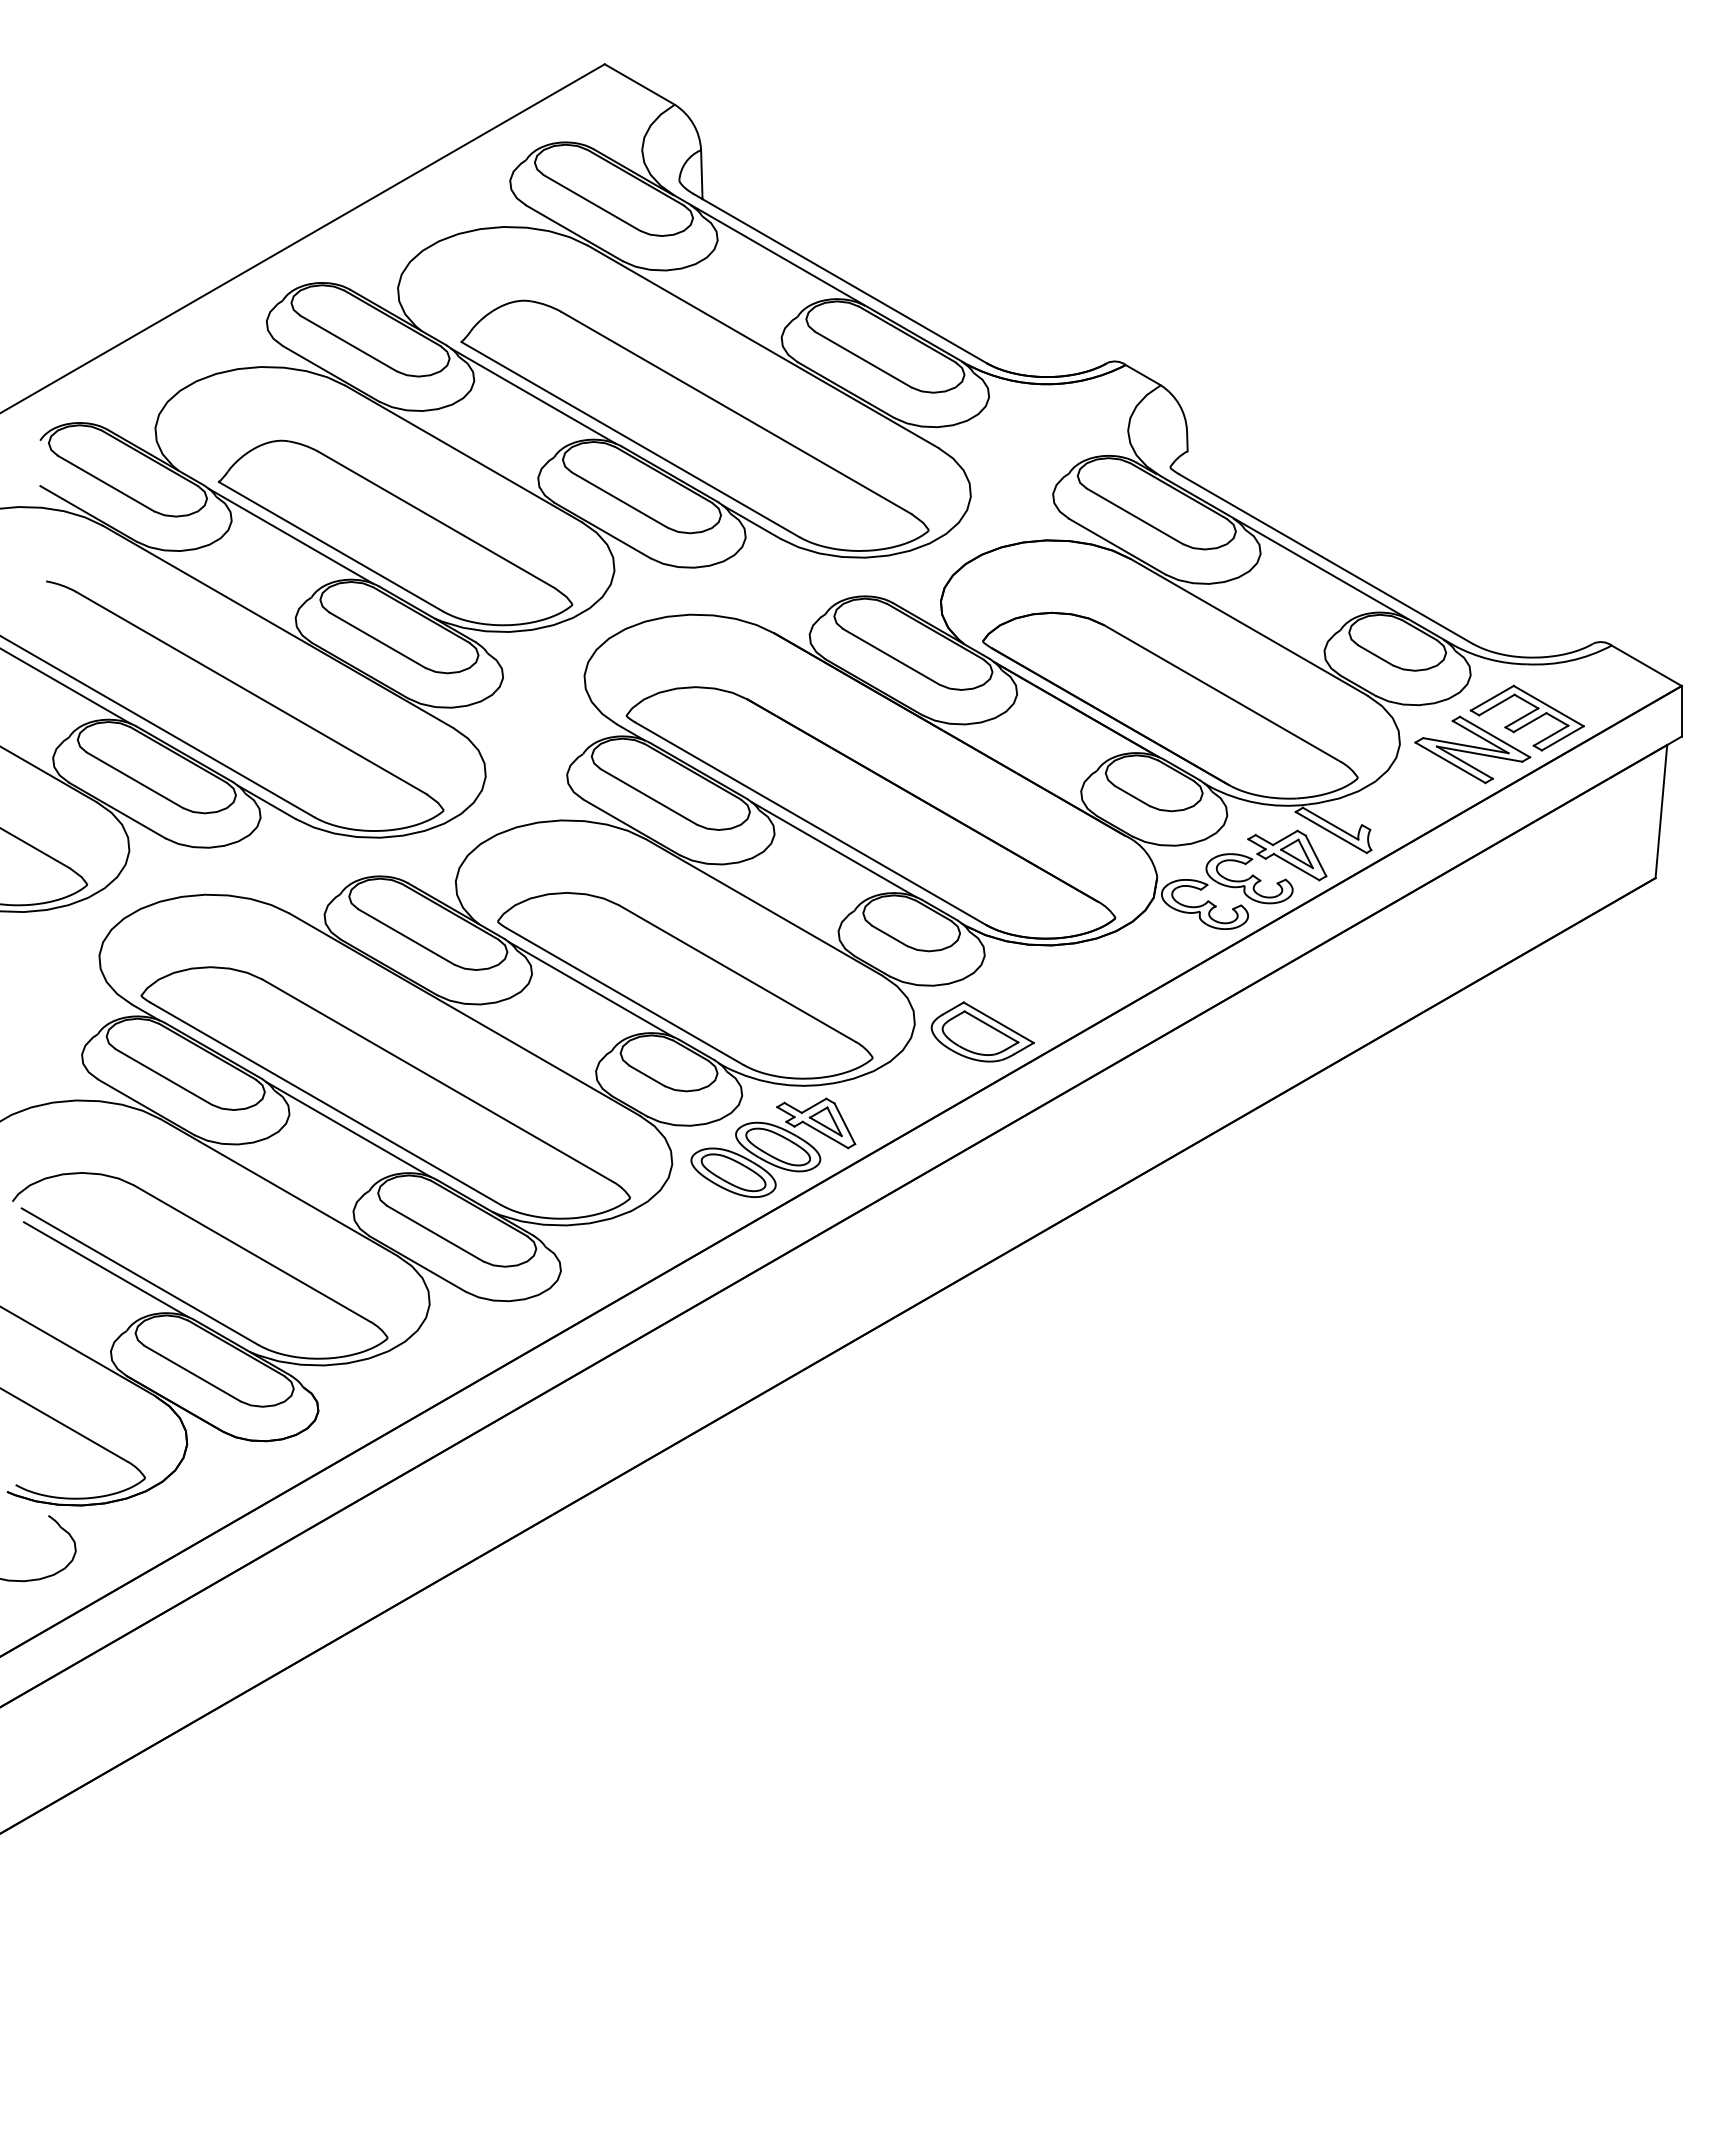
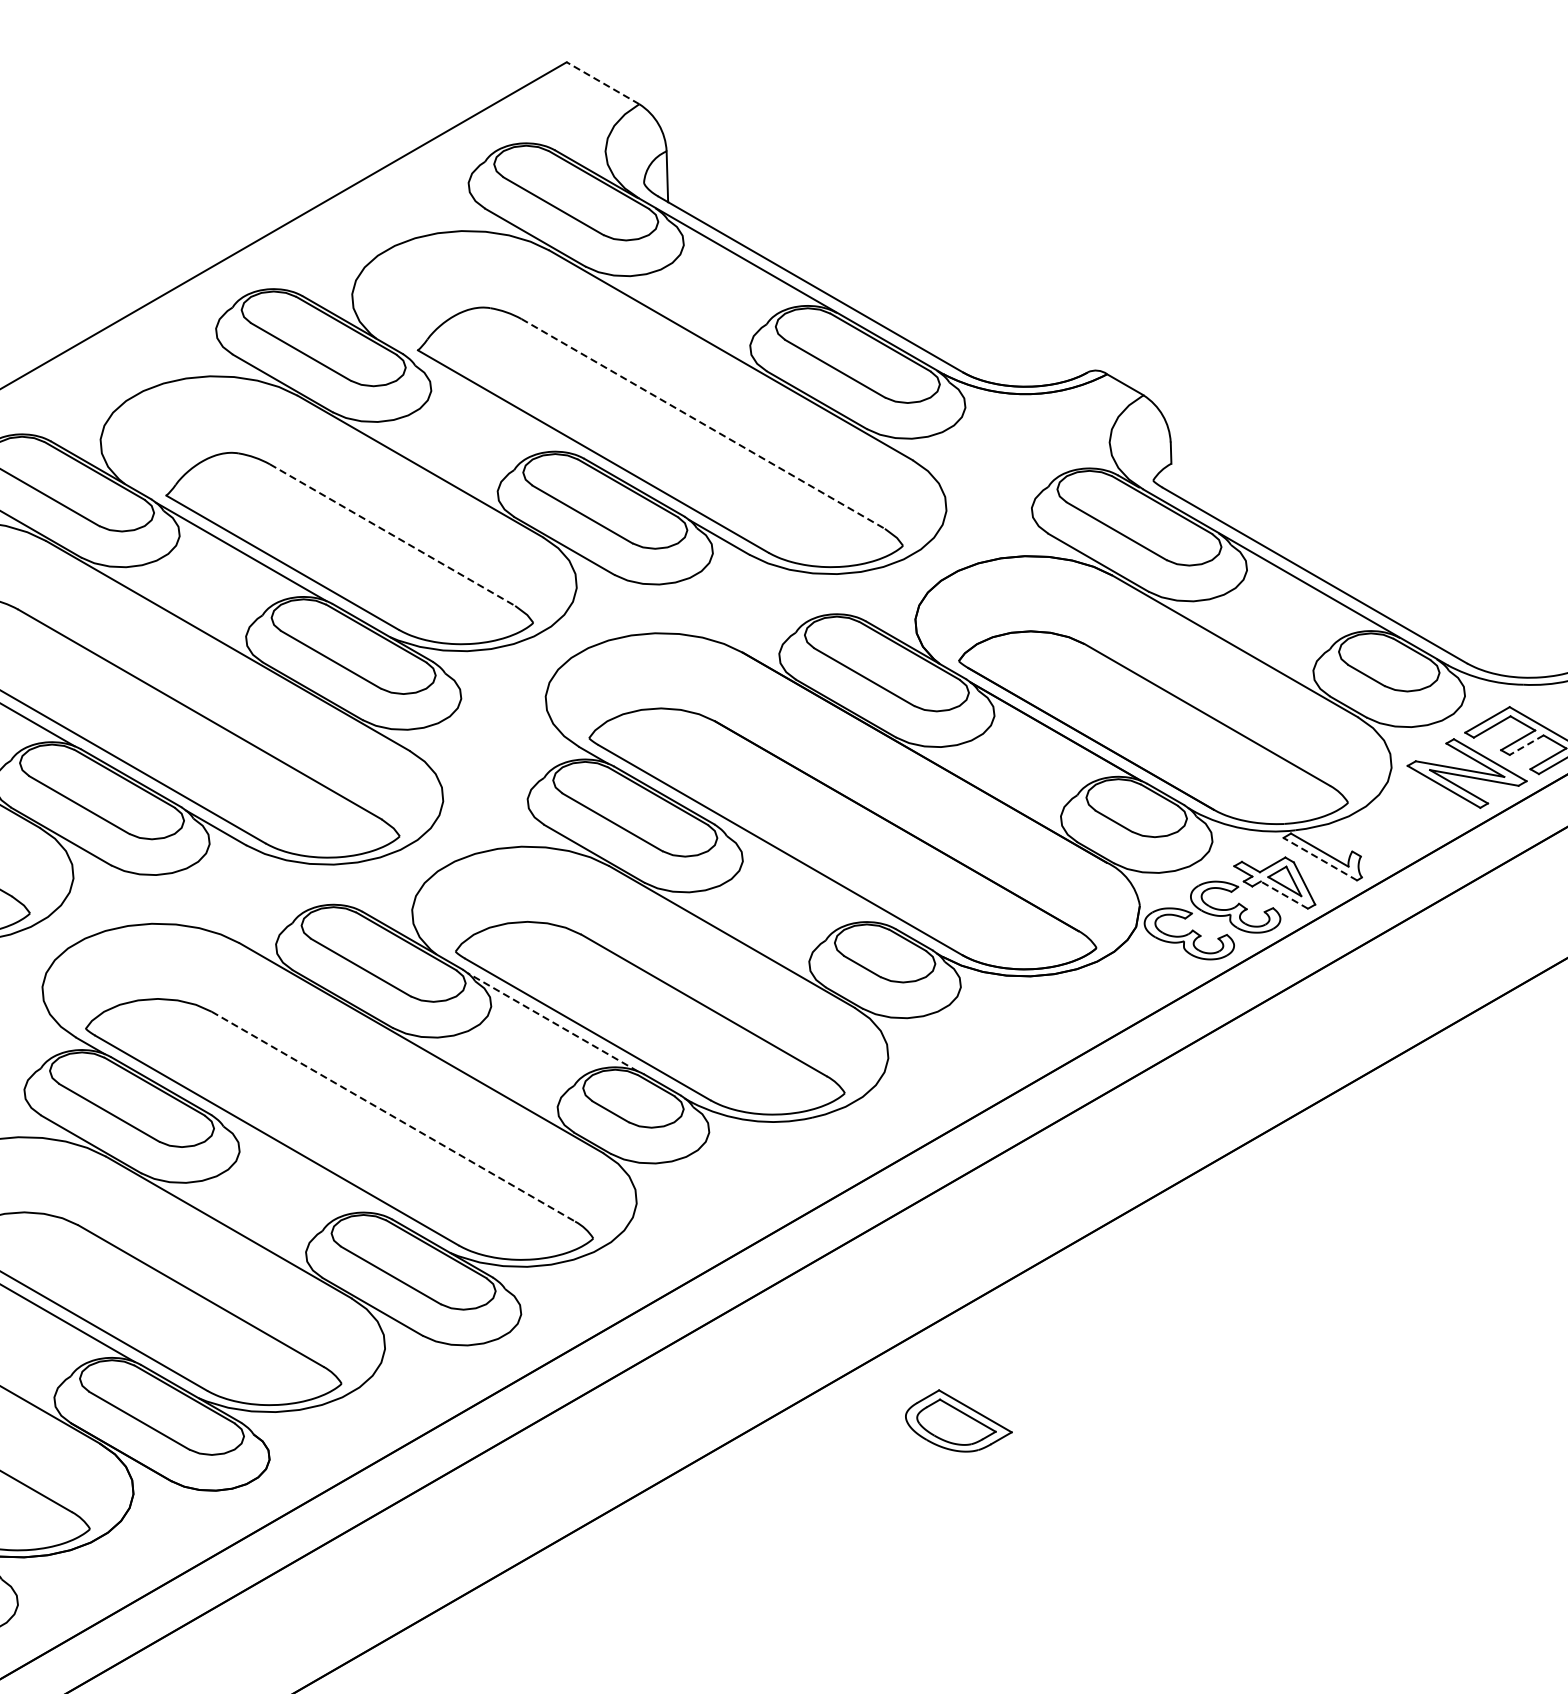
line: (639, 84) -> (602, 83), solid -> dashed
line: (533, 395) -> (492, 405), removed
line: (736, 413) -> (703, 424), solid -> dashed
line: (437, 520) -> (393, 535), solid -> dashed
line: (1530, 722) -> (1527, 745), solid -> dashed
line: (1331, 832) -> (1320, 859), solid -> dashed
line: (833, 849) -> (803, 876), removed
line: (1296, 866) -> (1284, 894), solid -> dashed
line: (591, 989) -> (552, 1022), solid -> dashed
part: (982, 1031) -> (958, 1420), moved
line: (438, 1080) -> (394, 1116), solid -> dashed
line: (348, 1129) -> (300, 1167), removed
part: (773, 1147) -> (741, 1185), removed

